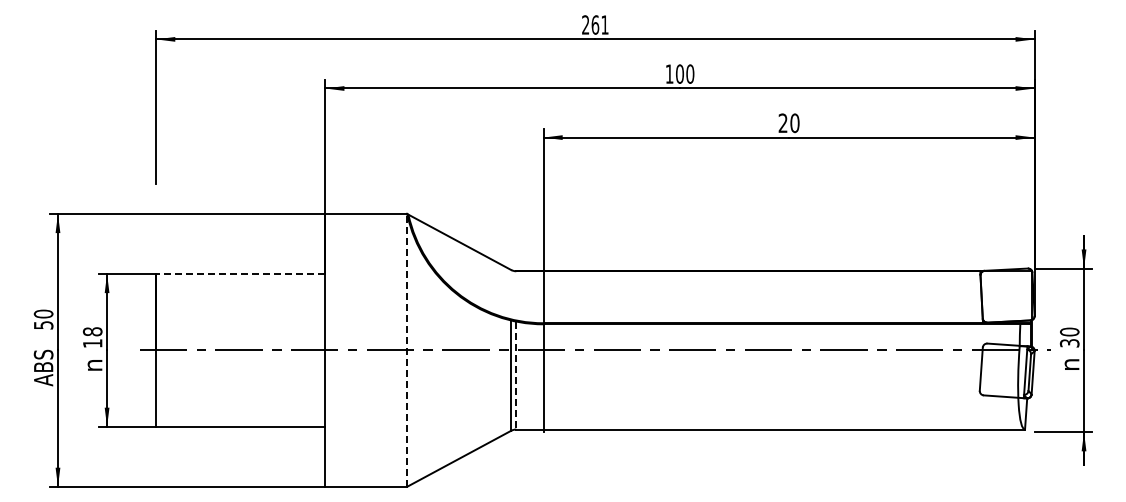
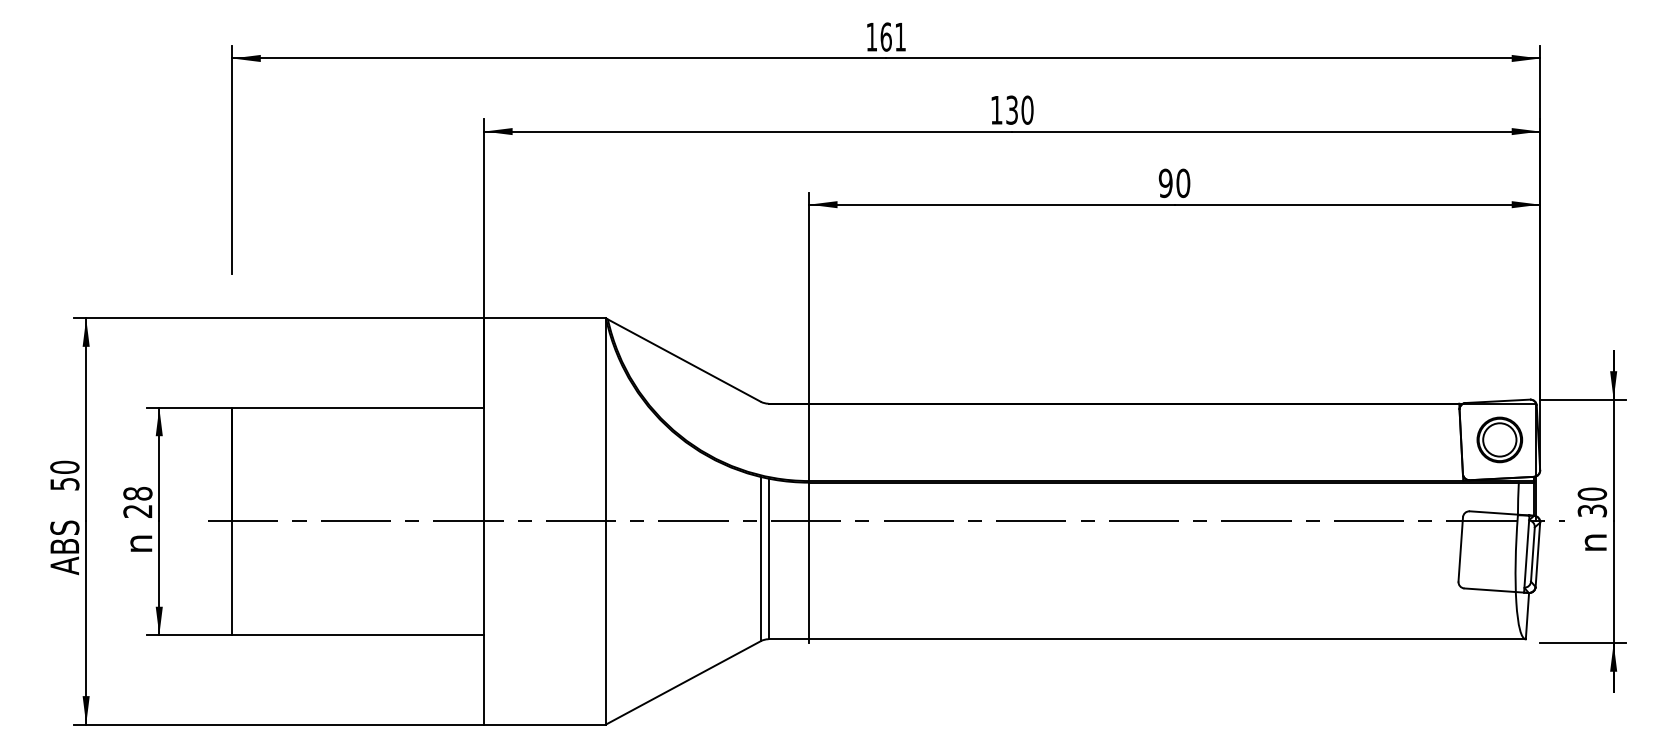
text: (585, 24) -> (871, 36), 261 -> 161
text: (679, 73) -> (1011, 109), 100 -> 130
text: (782, 123) -> (1164, 183), 20 -> 90
line: (240, 274) -> (357, 408), dashed -> solid
part: (1007, 295) -> (1499, 439), added
text: (92, 343) -> (137, 511), 18 -> 28
line: (407, 349) -> (606, 520), dashed -> solid
line: (516, 375) -> (768, 558), dashed -> solid

